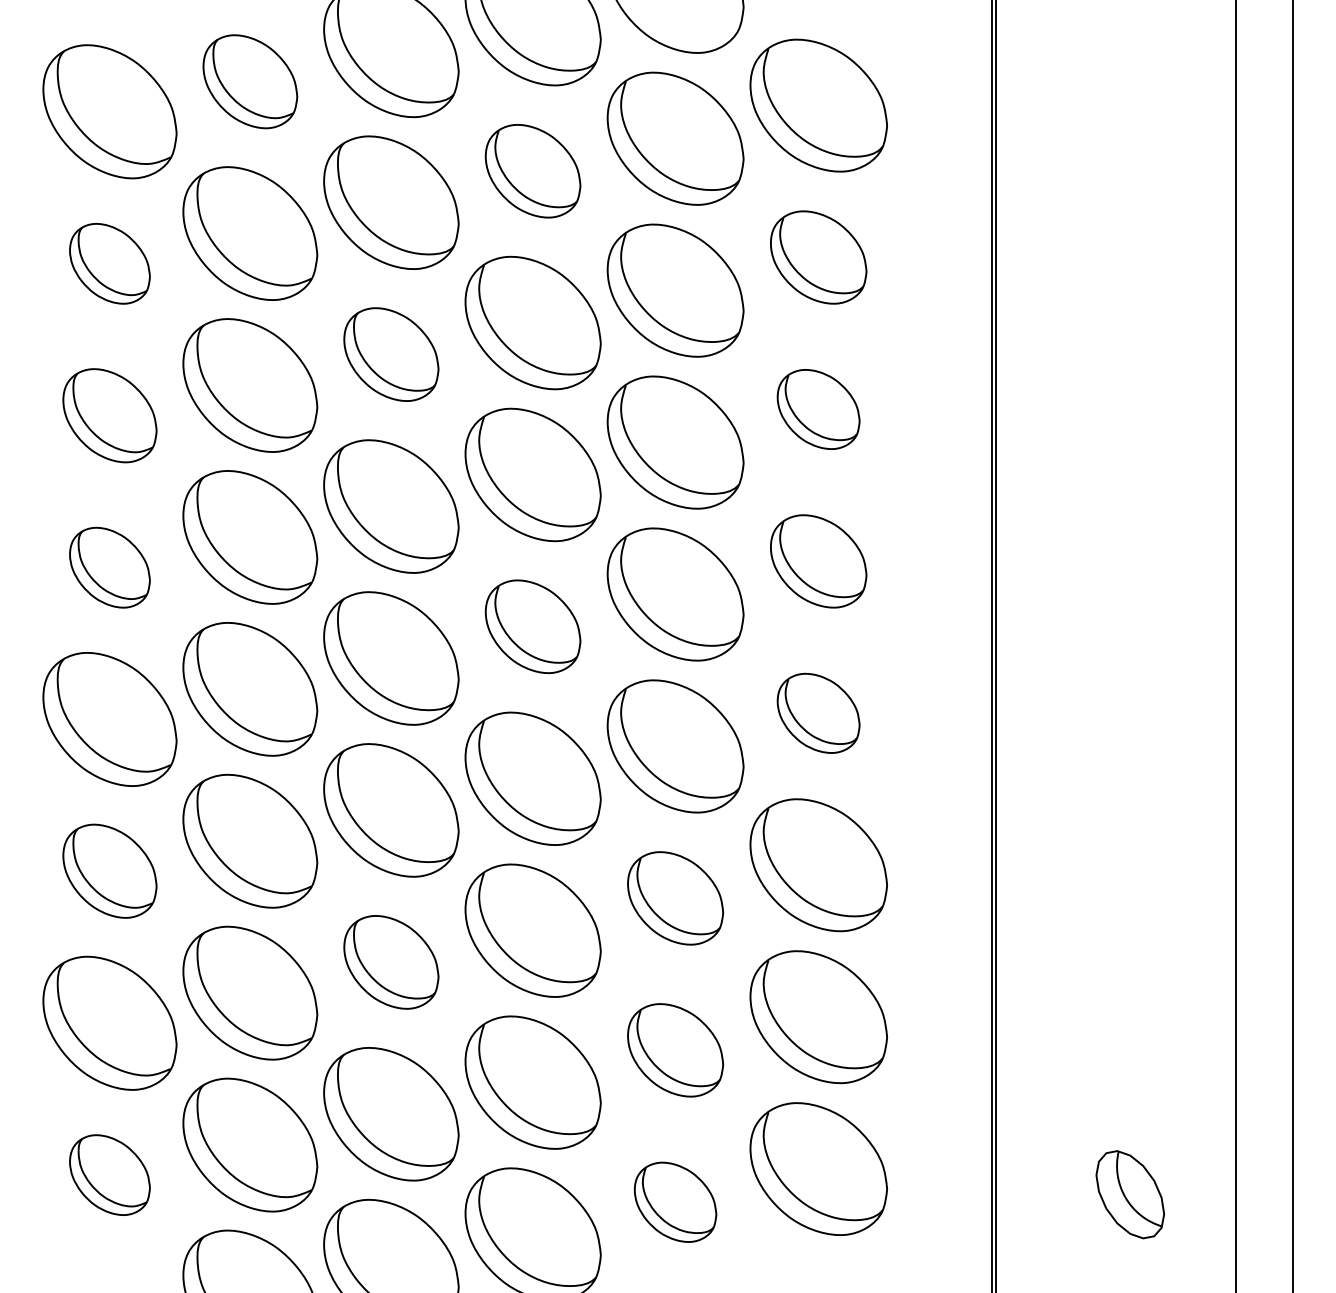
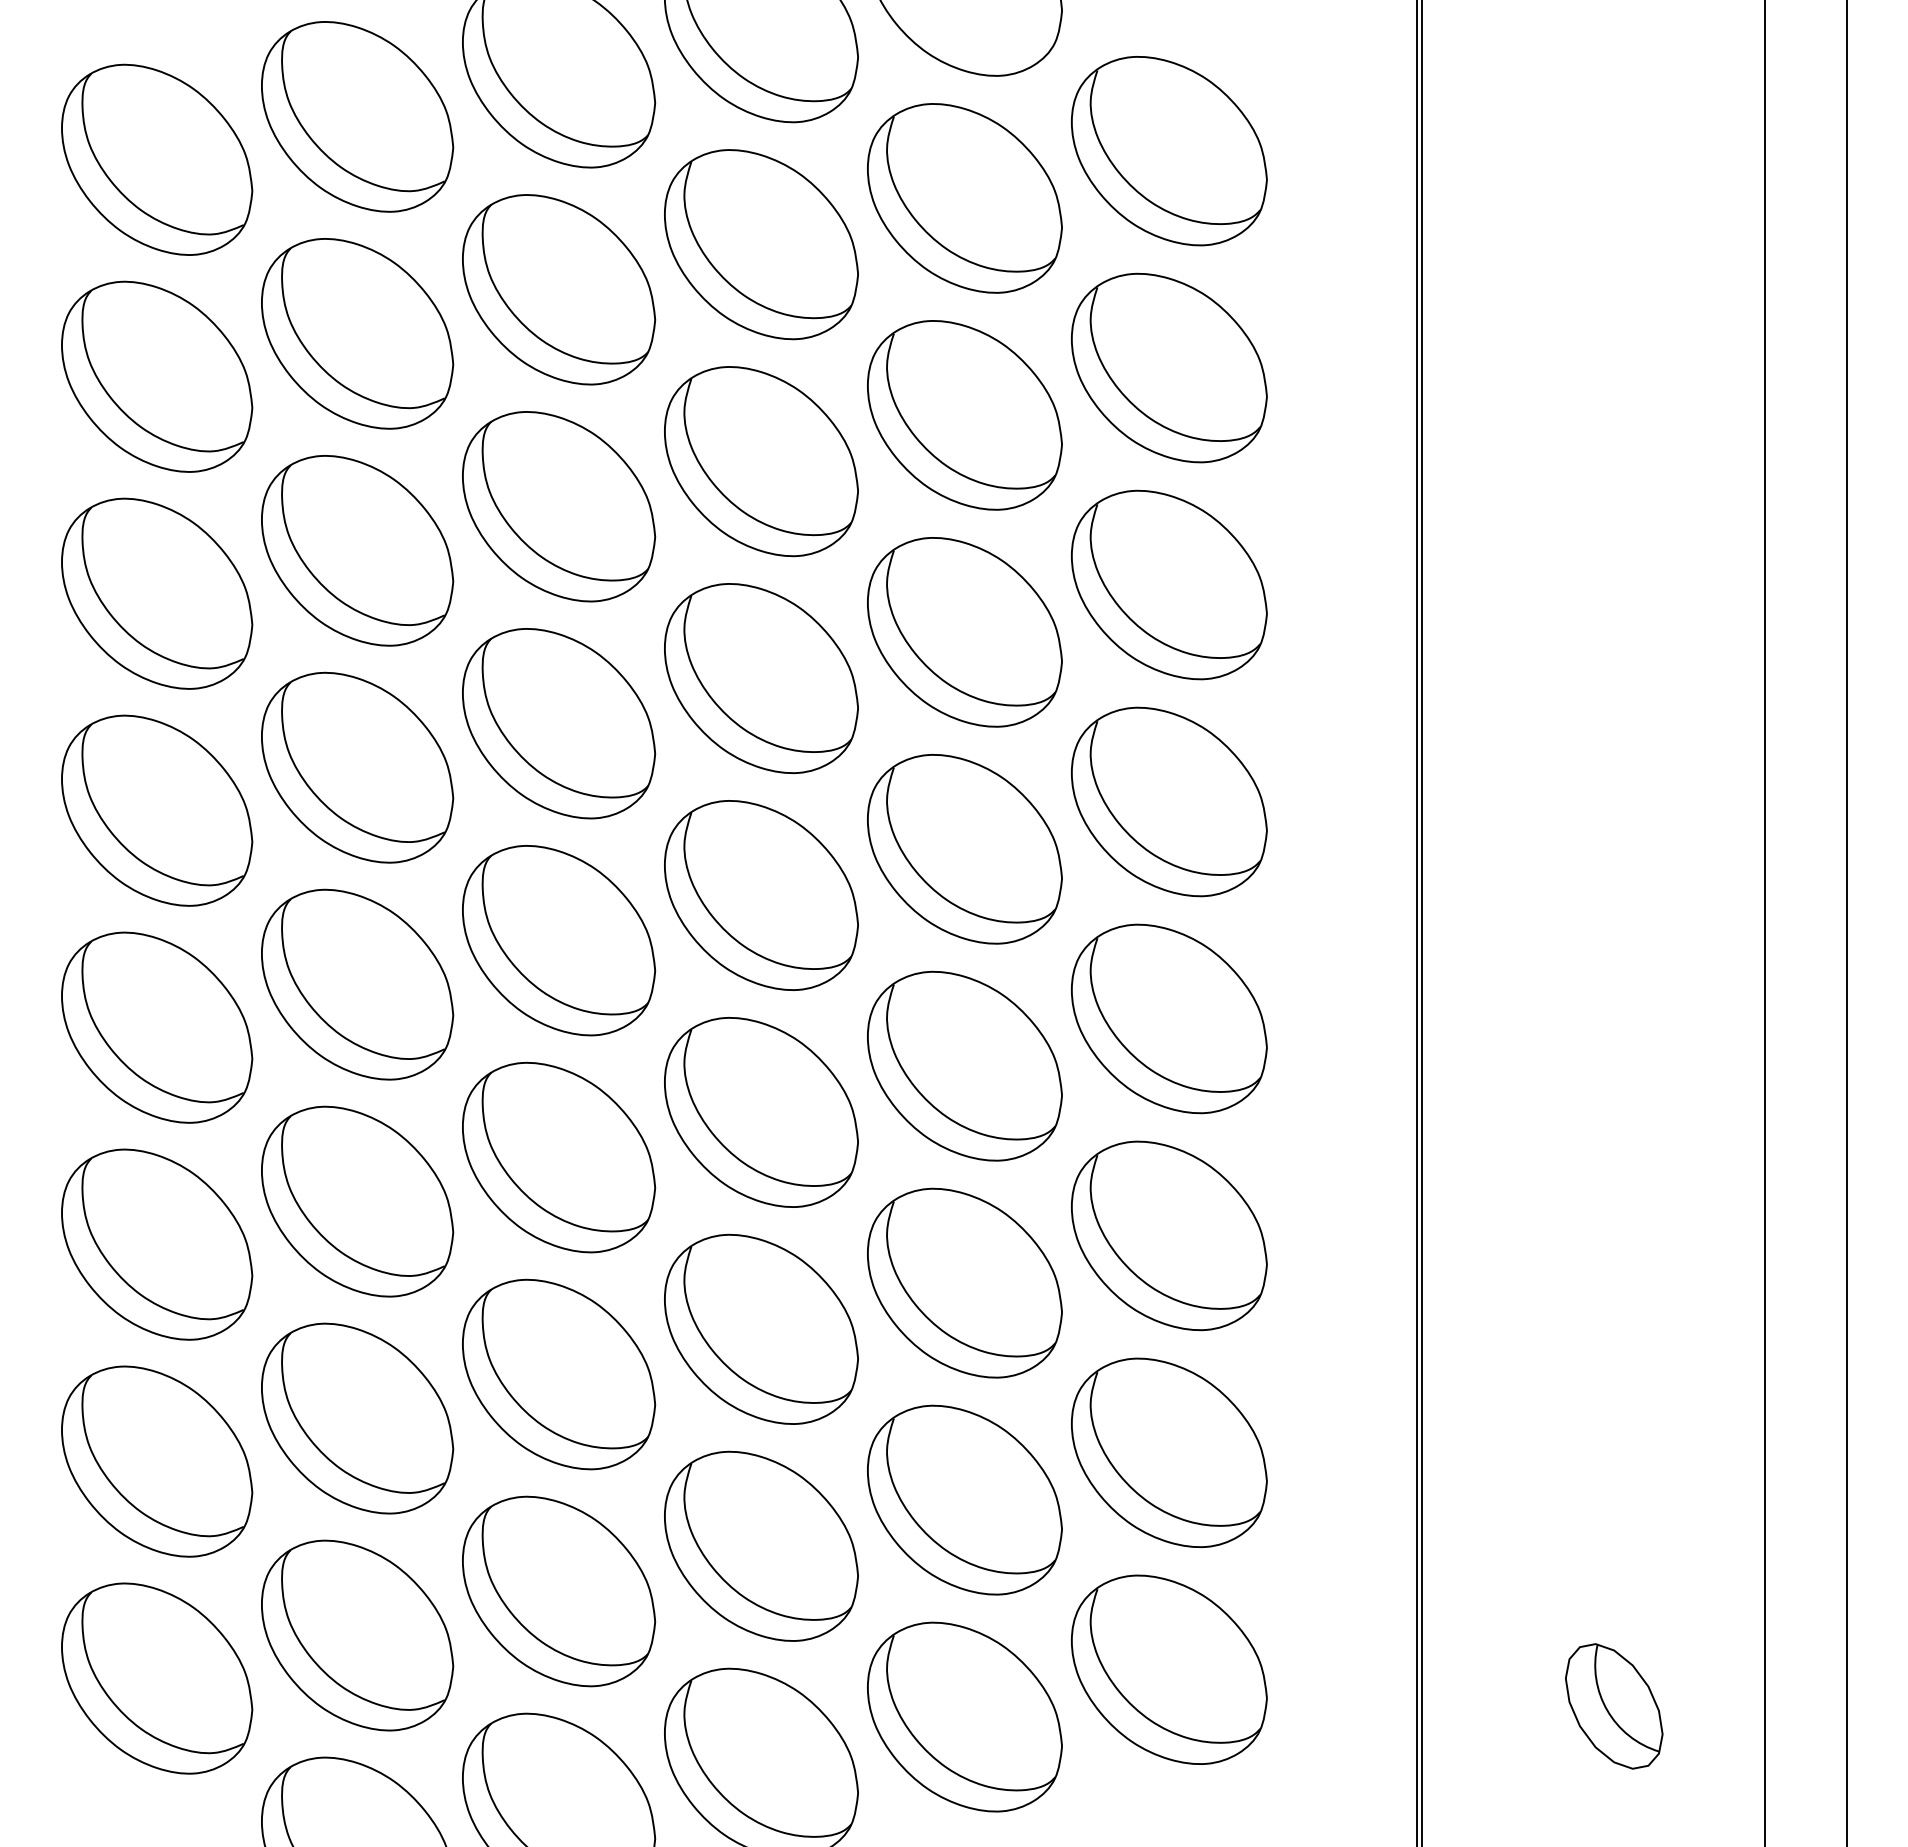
part: (250, 81) -> (357, 116), size x1.43
part: (532, 171) -> (760, 245), size x1.43
part: (818, 257) -> (1168, 367), size x1.43
part: (109, 263) -> (156, 376), size x1.67
part: (391, 354) -> (559, 506), size x1.43
part: (818, 409) -> (1168, 585), size x1.67
part: (109, 415) -> (156, 593), size x1.43
part: (818, 561) -> (1168, 802), size x1.43
part: (109, 567) -> (156, 810), size x1.67
part: (532, 626) -> (760, 894), size x1.43
part: (818, 713) -> (1168, 1019), size x1.67
part: (109, 870) -> (156, 1243), size x1.43
part: (675, 898) -> (964, 1283), size x1.43
part: (391, 962) -> (559, 1374), size x1.43
part: (675, 1050) -> (964, 1500), size x1.43
part: (109, 1174) -> (156, 1677), size x1.67
part: (675, 1202) -> (964, 1717), size x1.67

